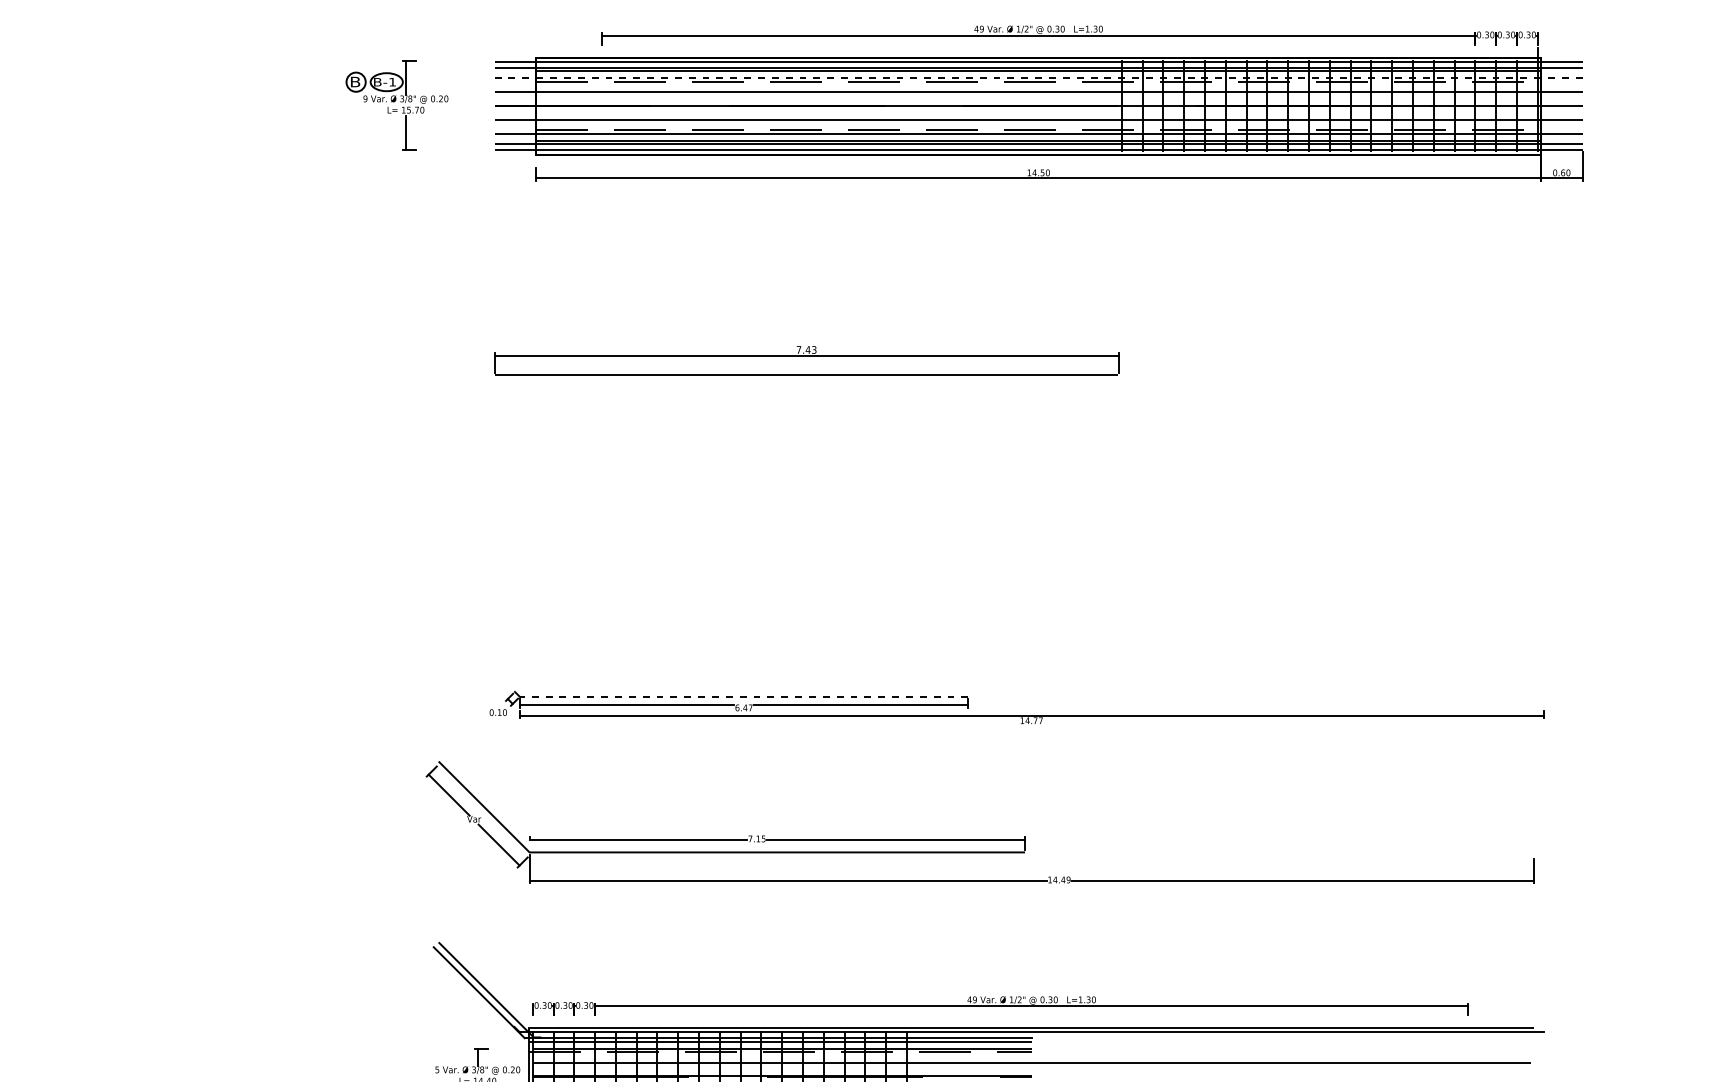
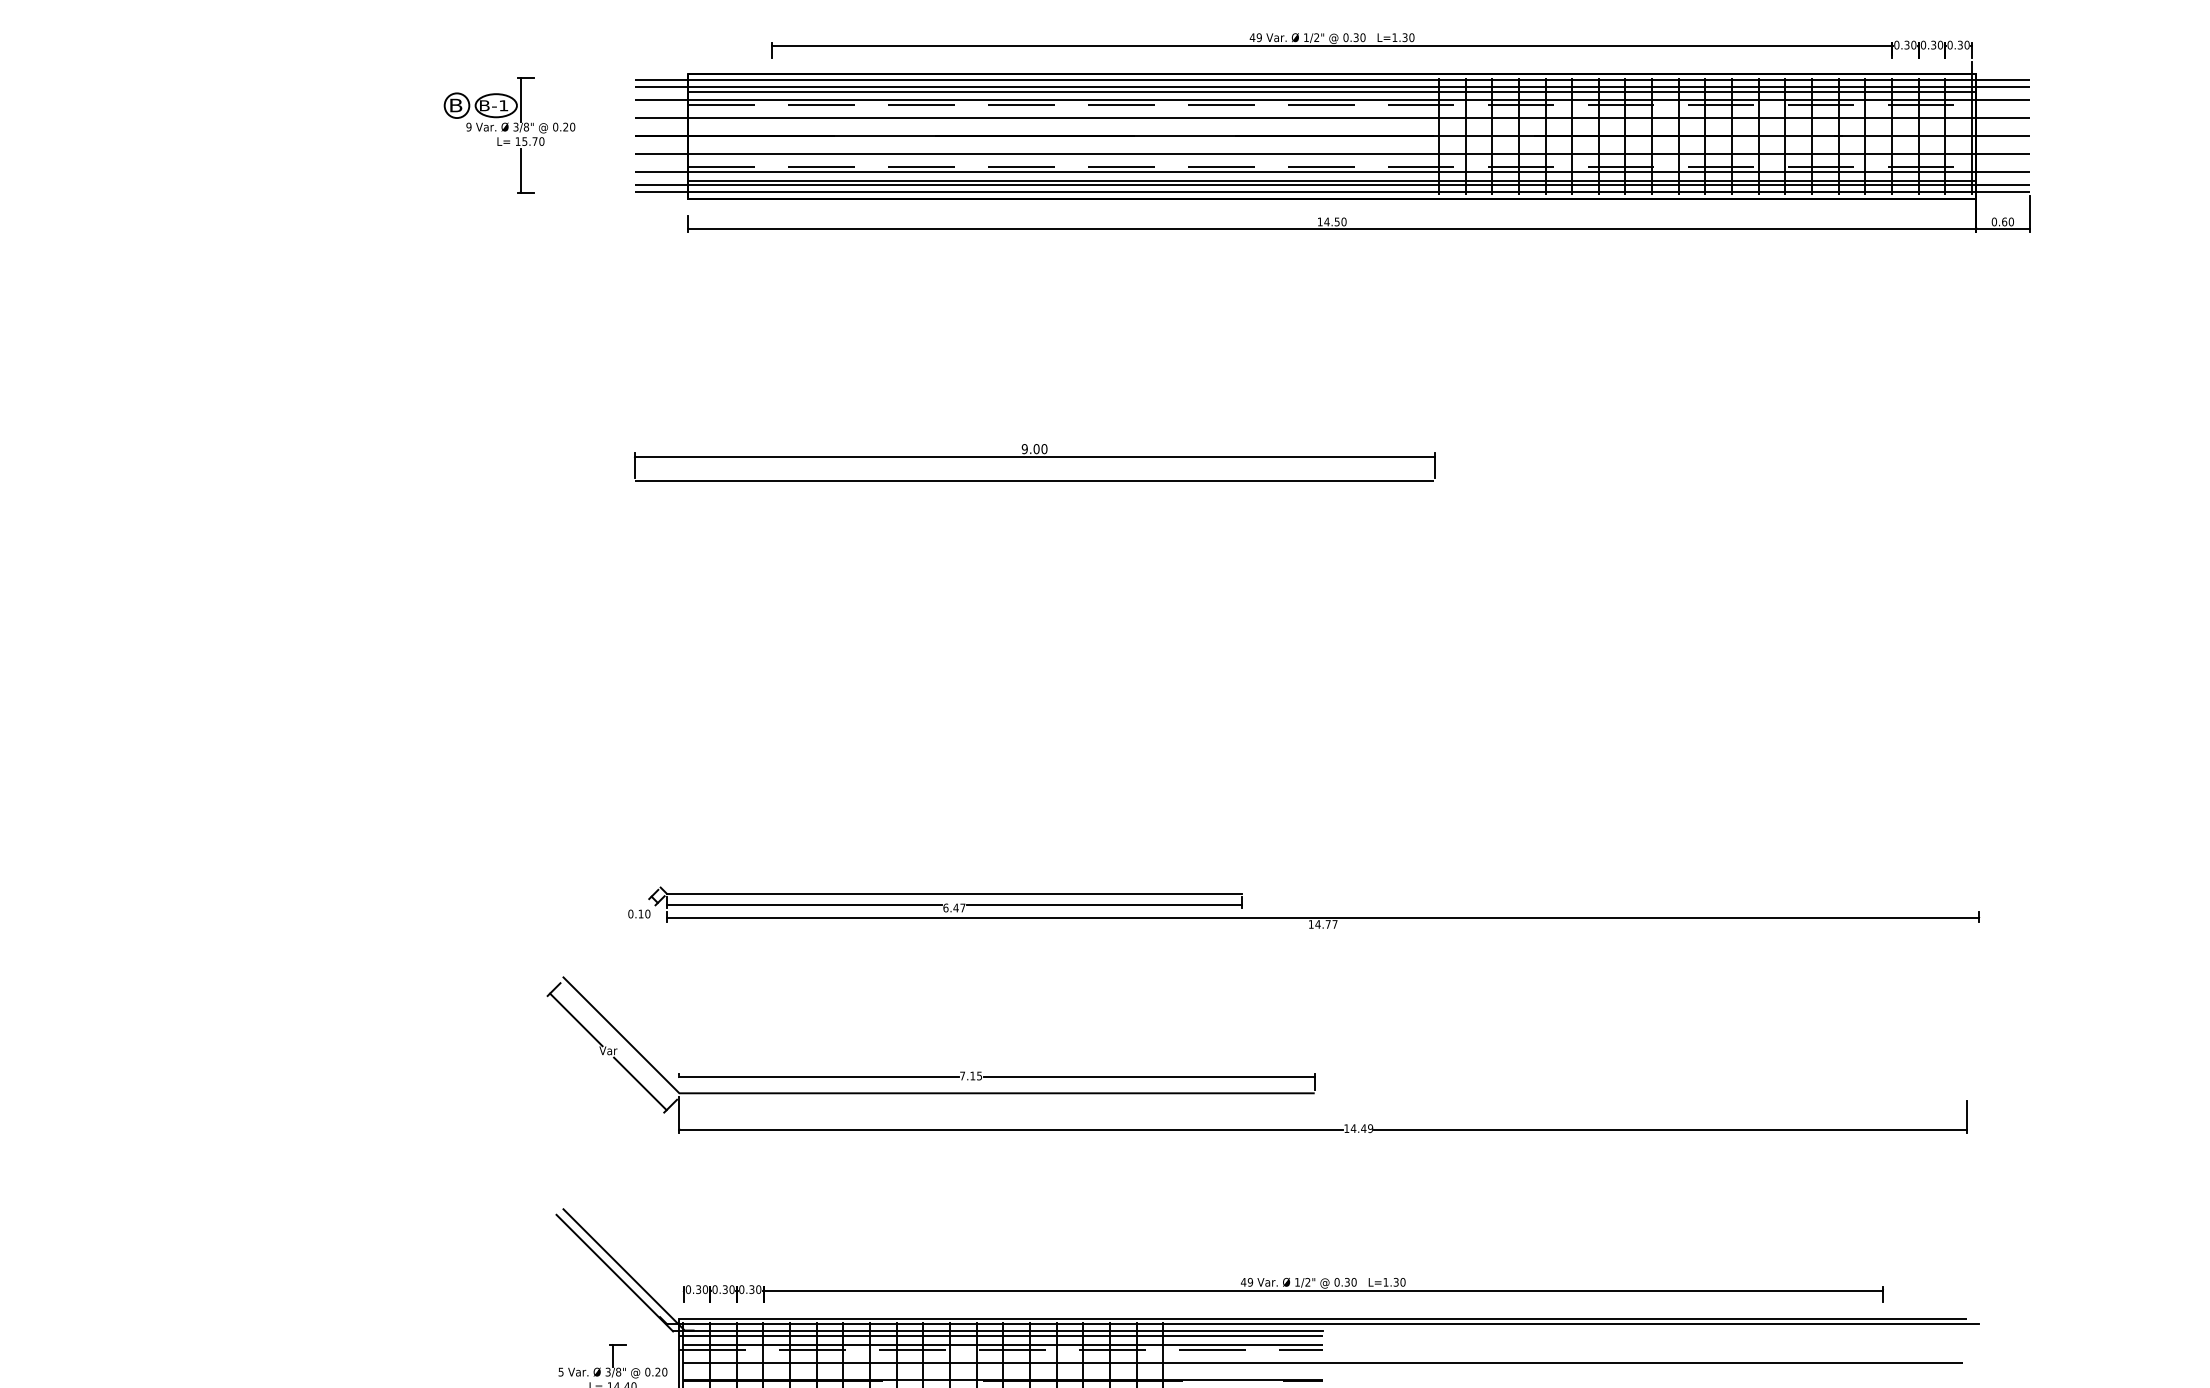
line: (1038, 78) -> (1331, 100), dashed -> solid
text: (806, 350) -> (1034, 449), 7.43 -> 9.00
line: (743, 696) -> (953, 893), dashed -> solid

